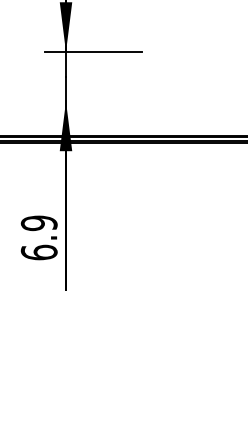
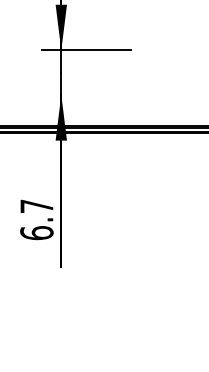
text: (38, 223) -> (36, 206), 6.9 -> 6.7

